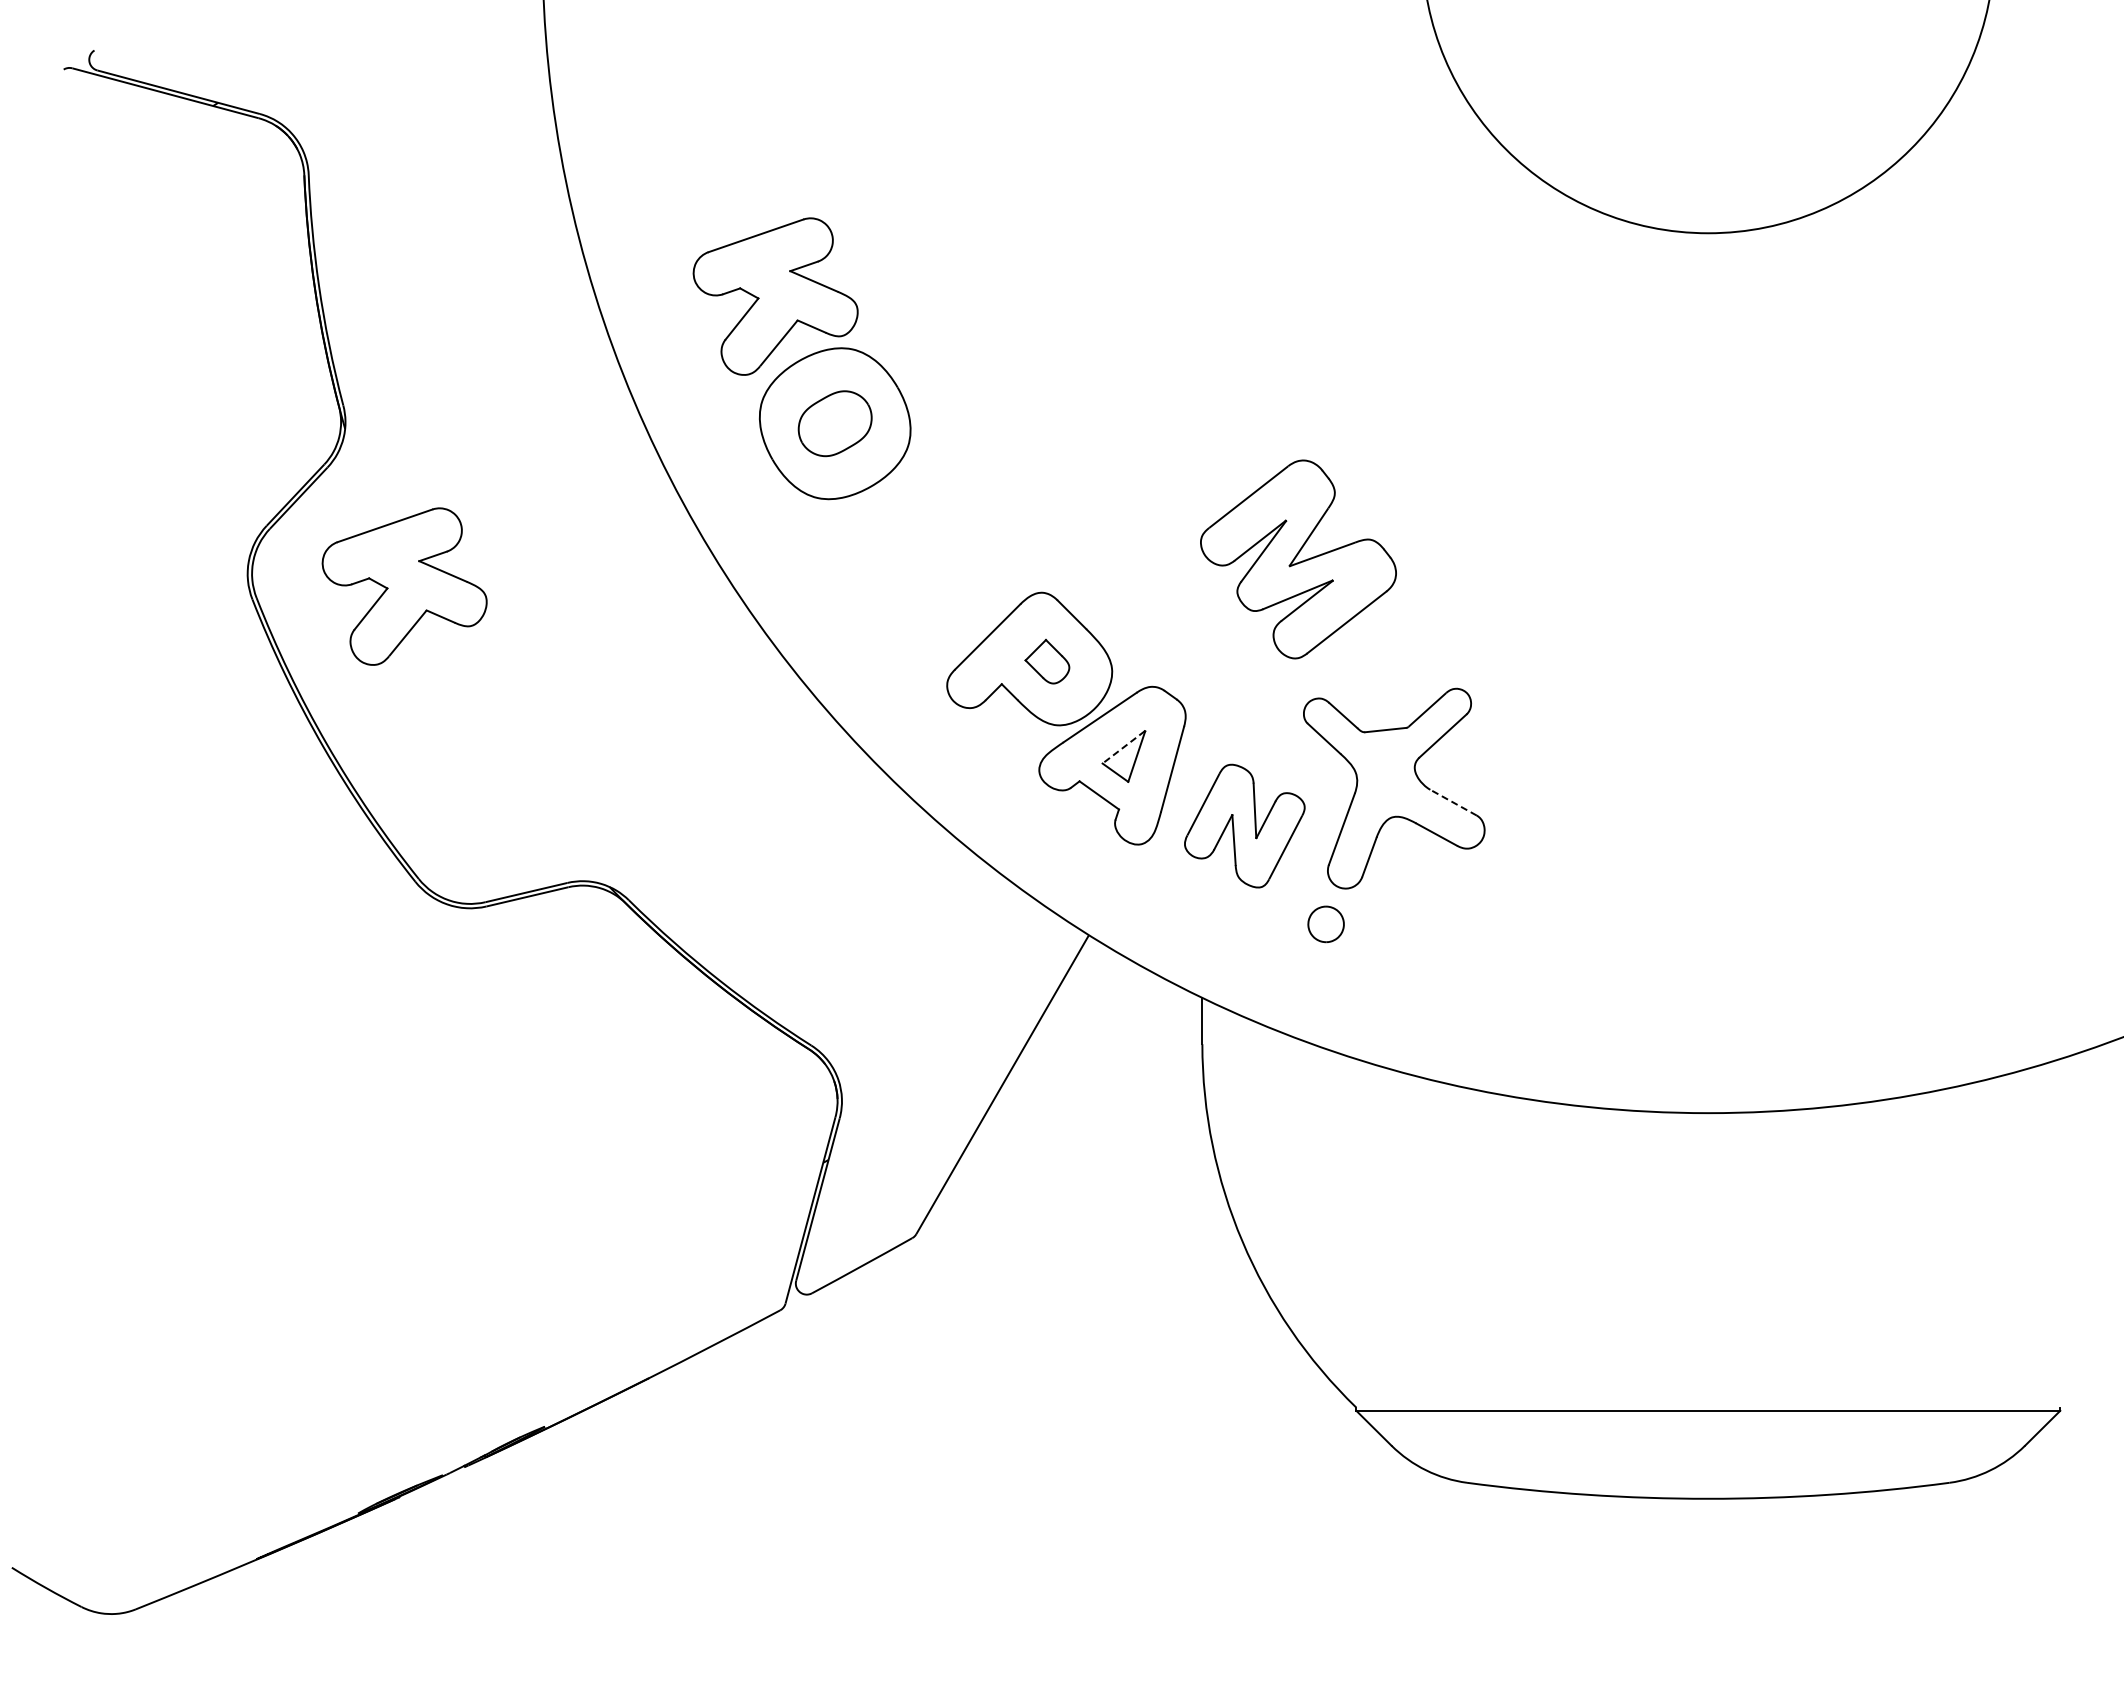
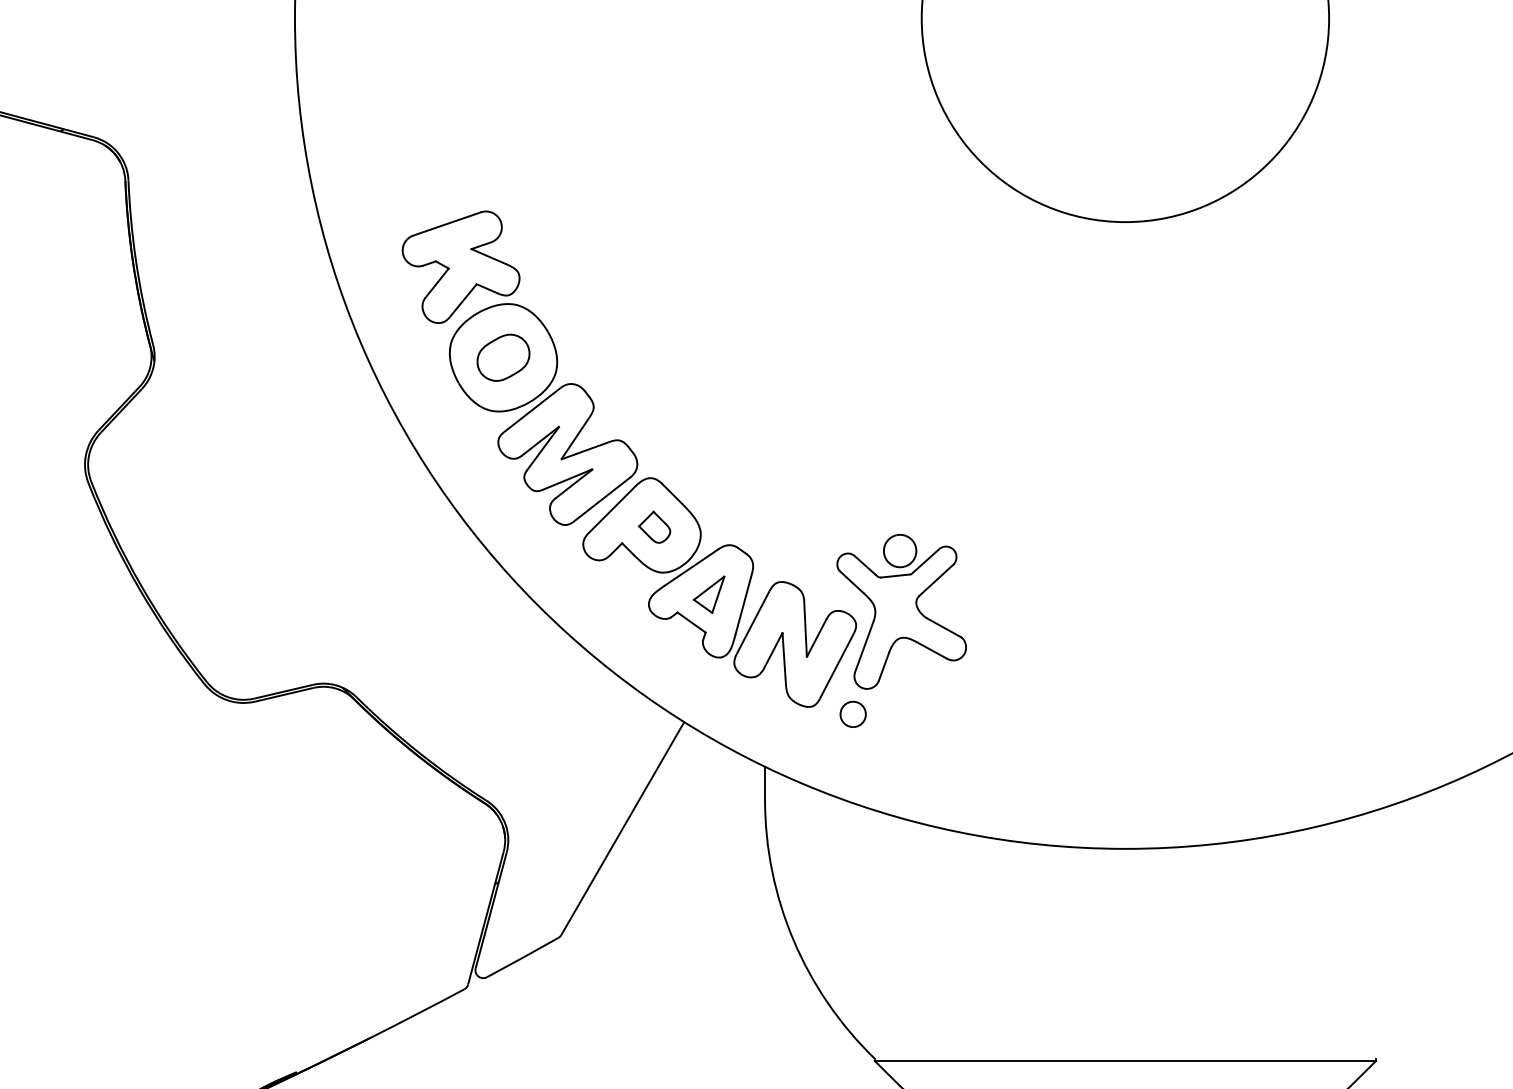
part: (1298, 559) -> (567, 454), moved
part: (404, 586) -> (196, 473), removed
part: (1391, 694) -> (899, 550), added
line: (1123, 747) -> (708, 588), dashed -> solid
line: (1453, 802) -> (943, 627), dashed -> solid
part: (1244, 825) -> (795, 643), size x1.43

